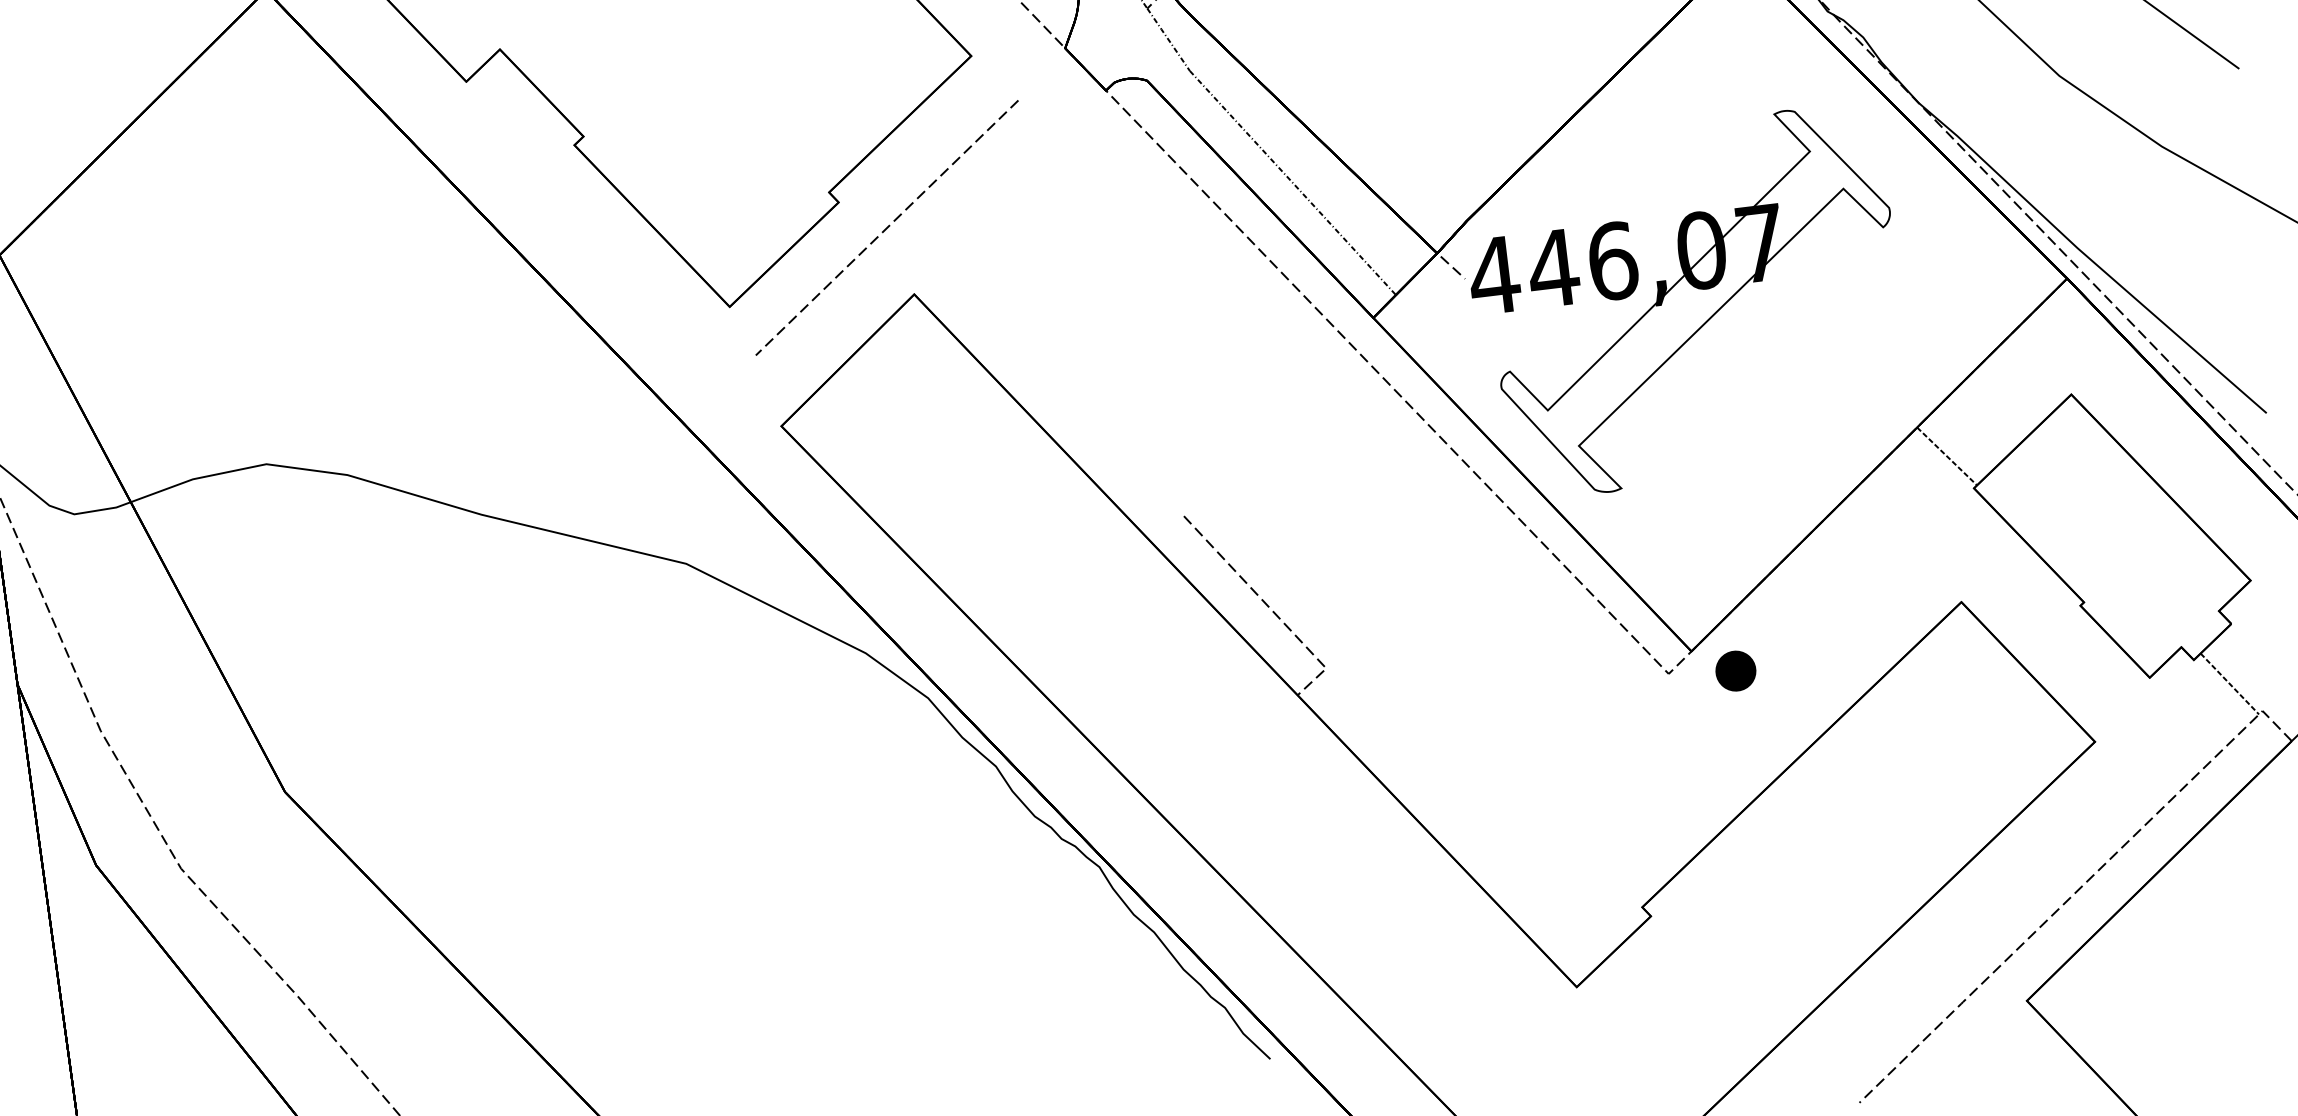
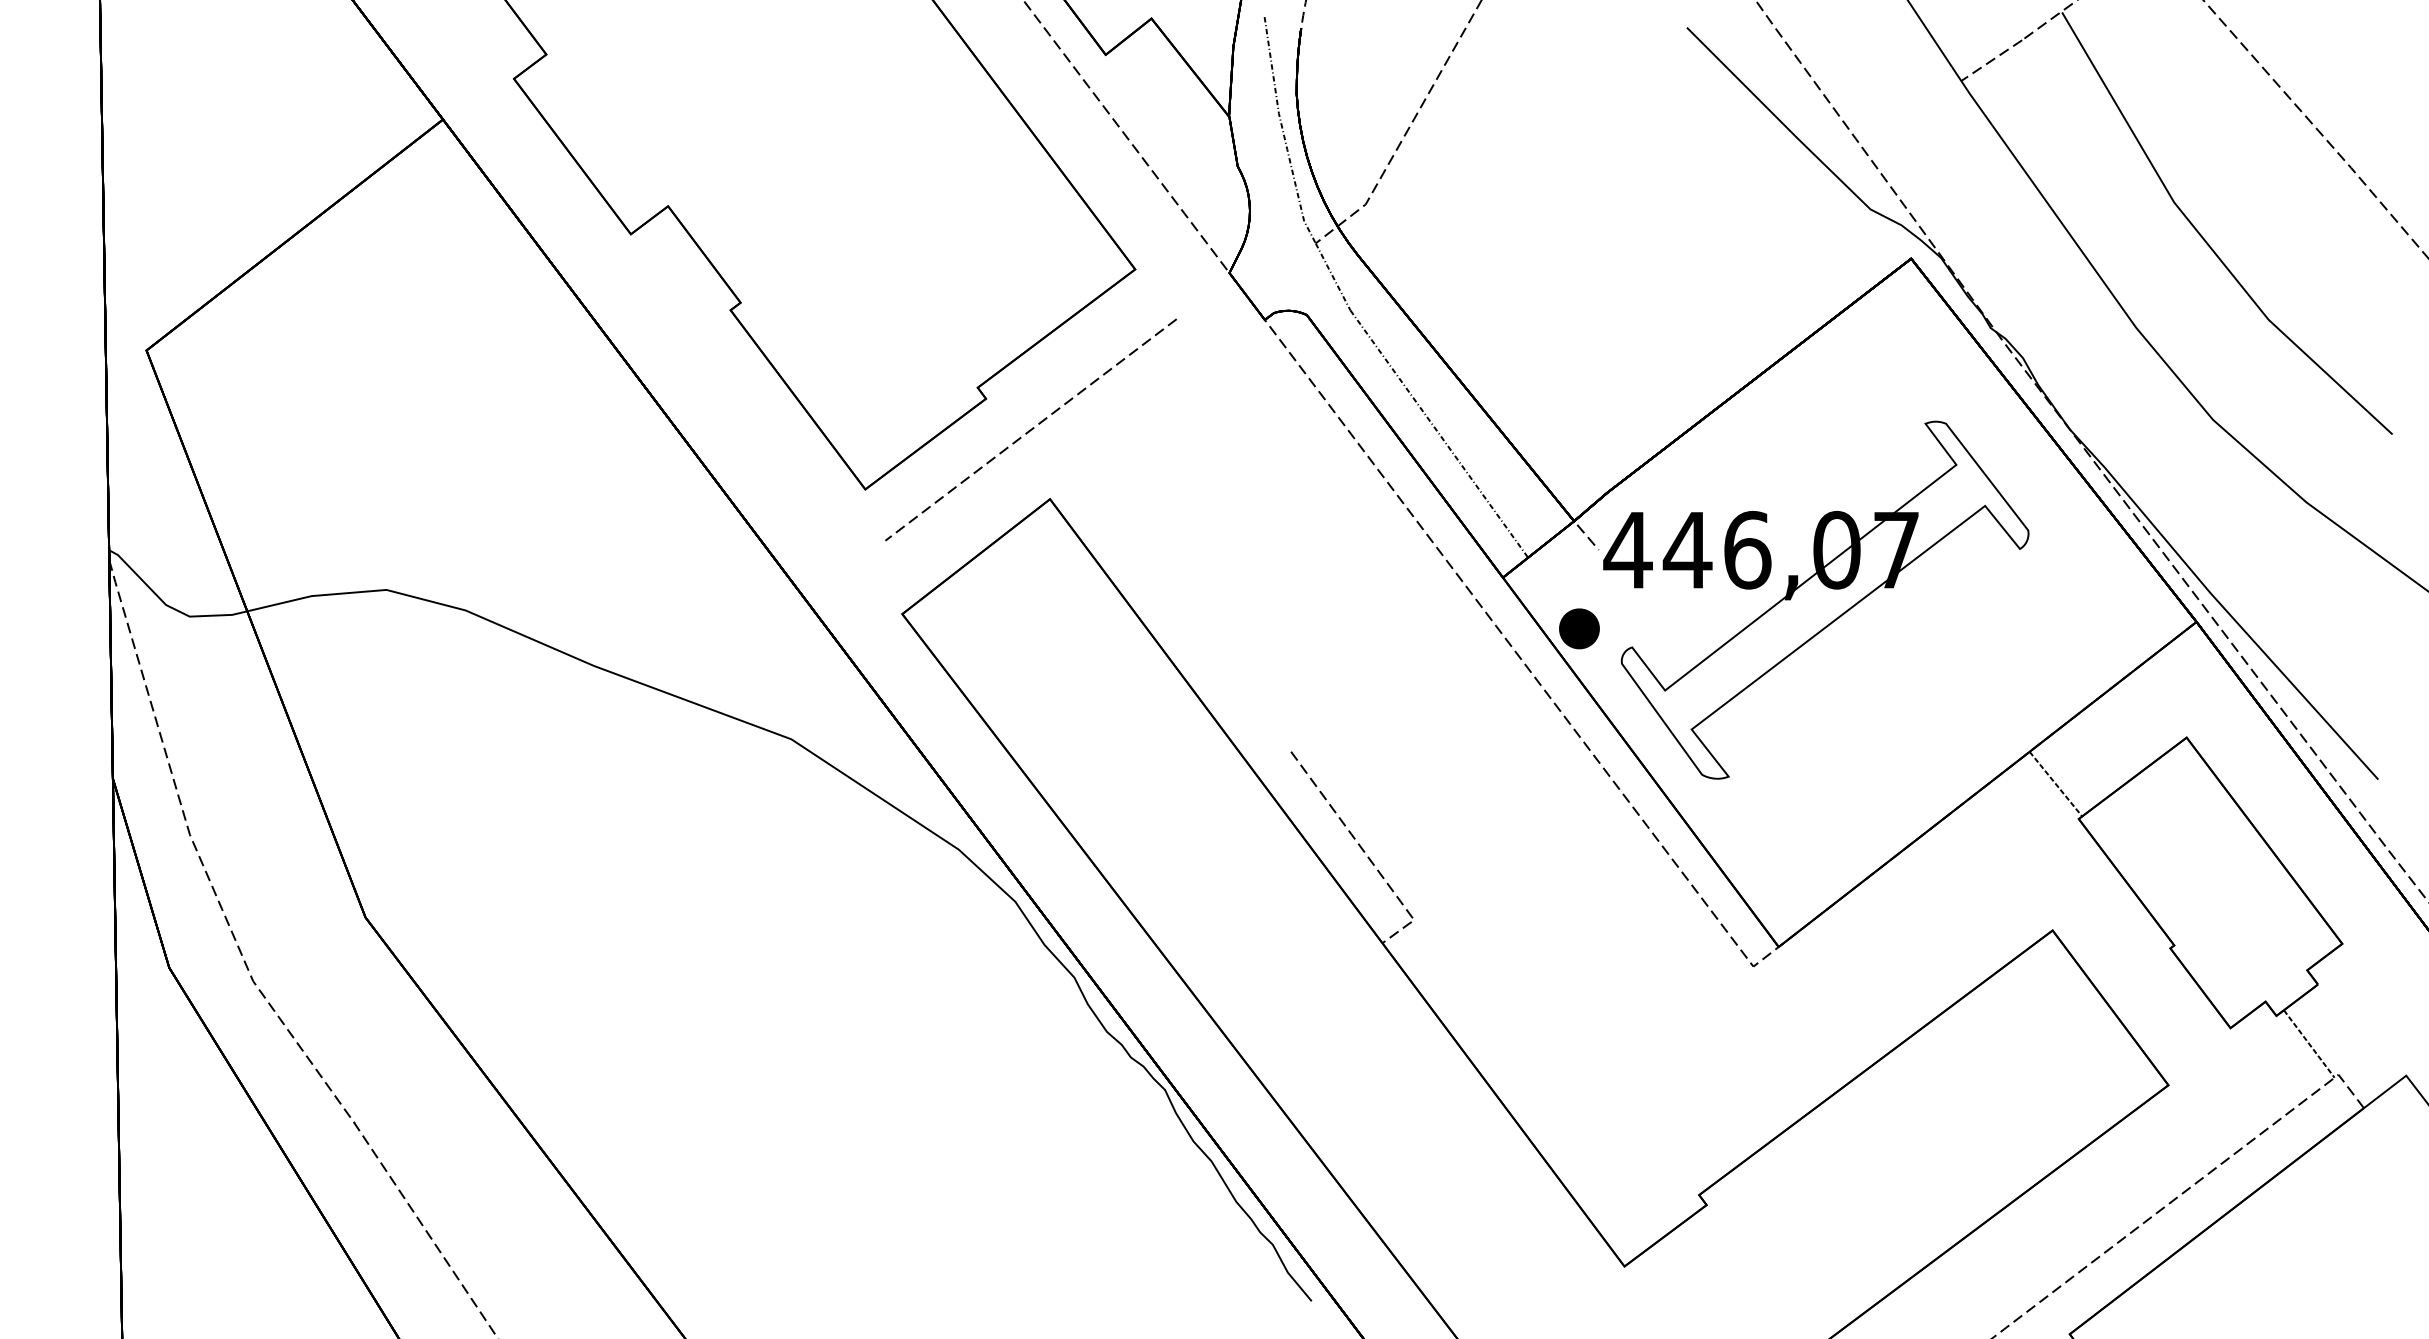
part: (1735, 670) -> (1579, 628), moved

